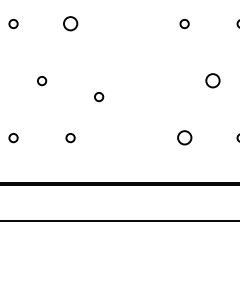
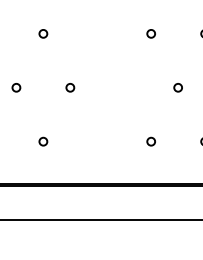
part: (70, 24) -> (43, 34), size x0.62
part: (213, 81) -> (178, 88), size x0.62
part: (99, 97) -> (70, 88), moved
part: (184, 138) -> (151, 142), size x0.62

